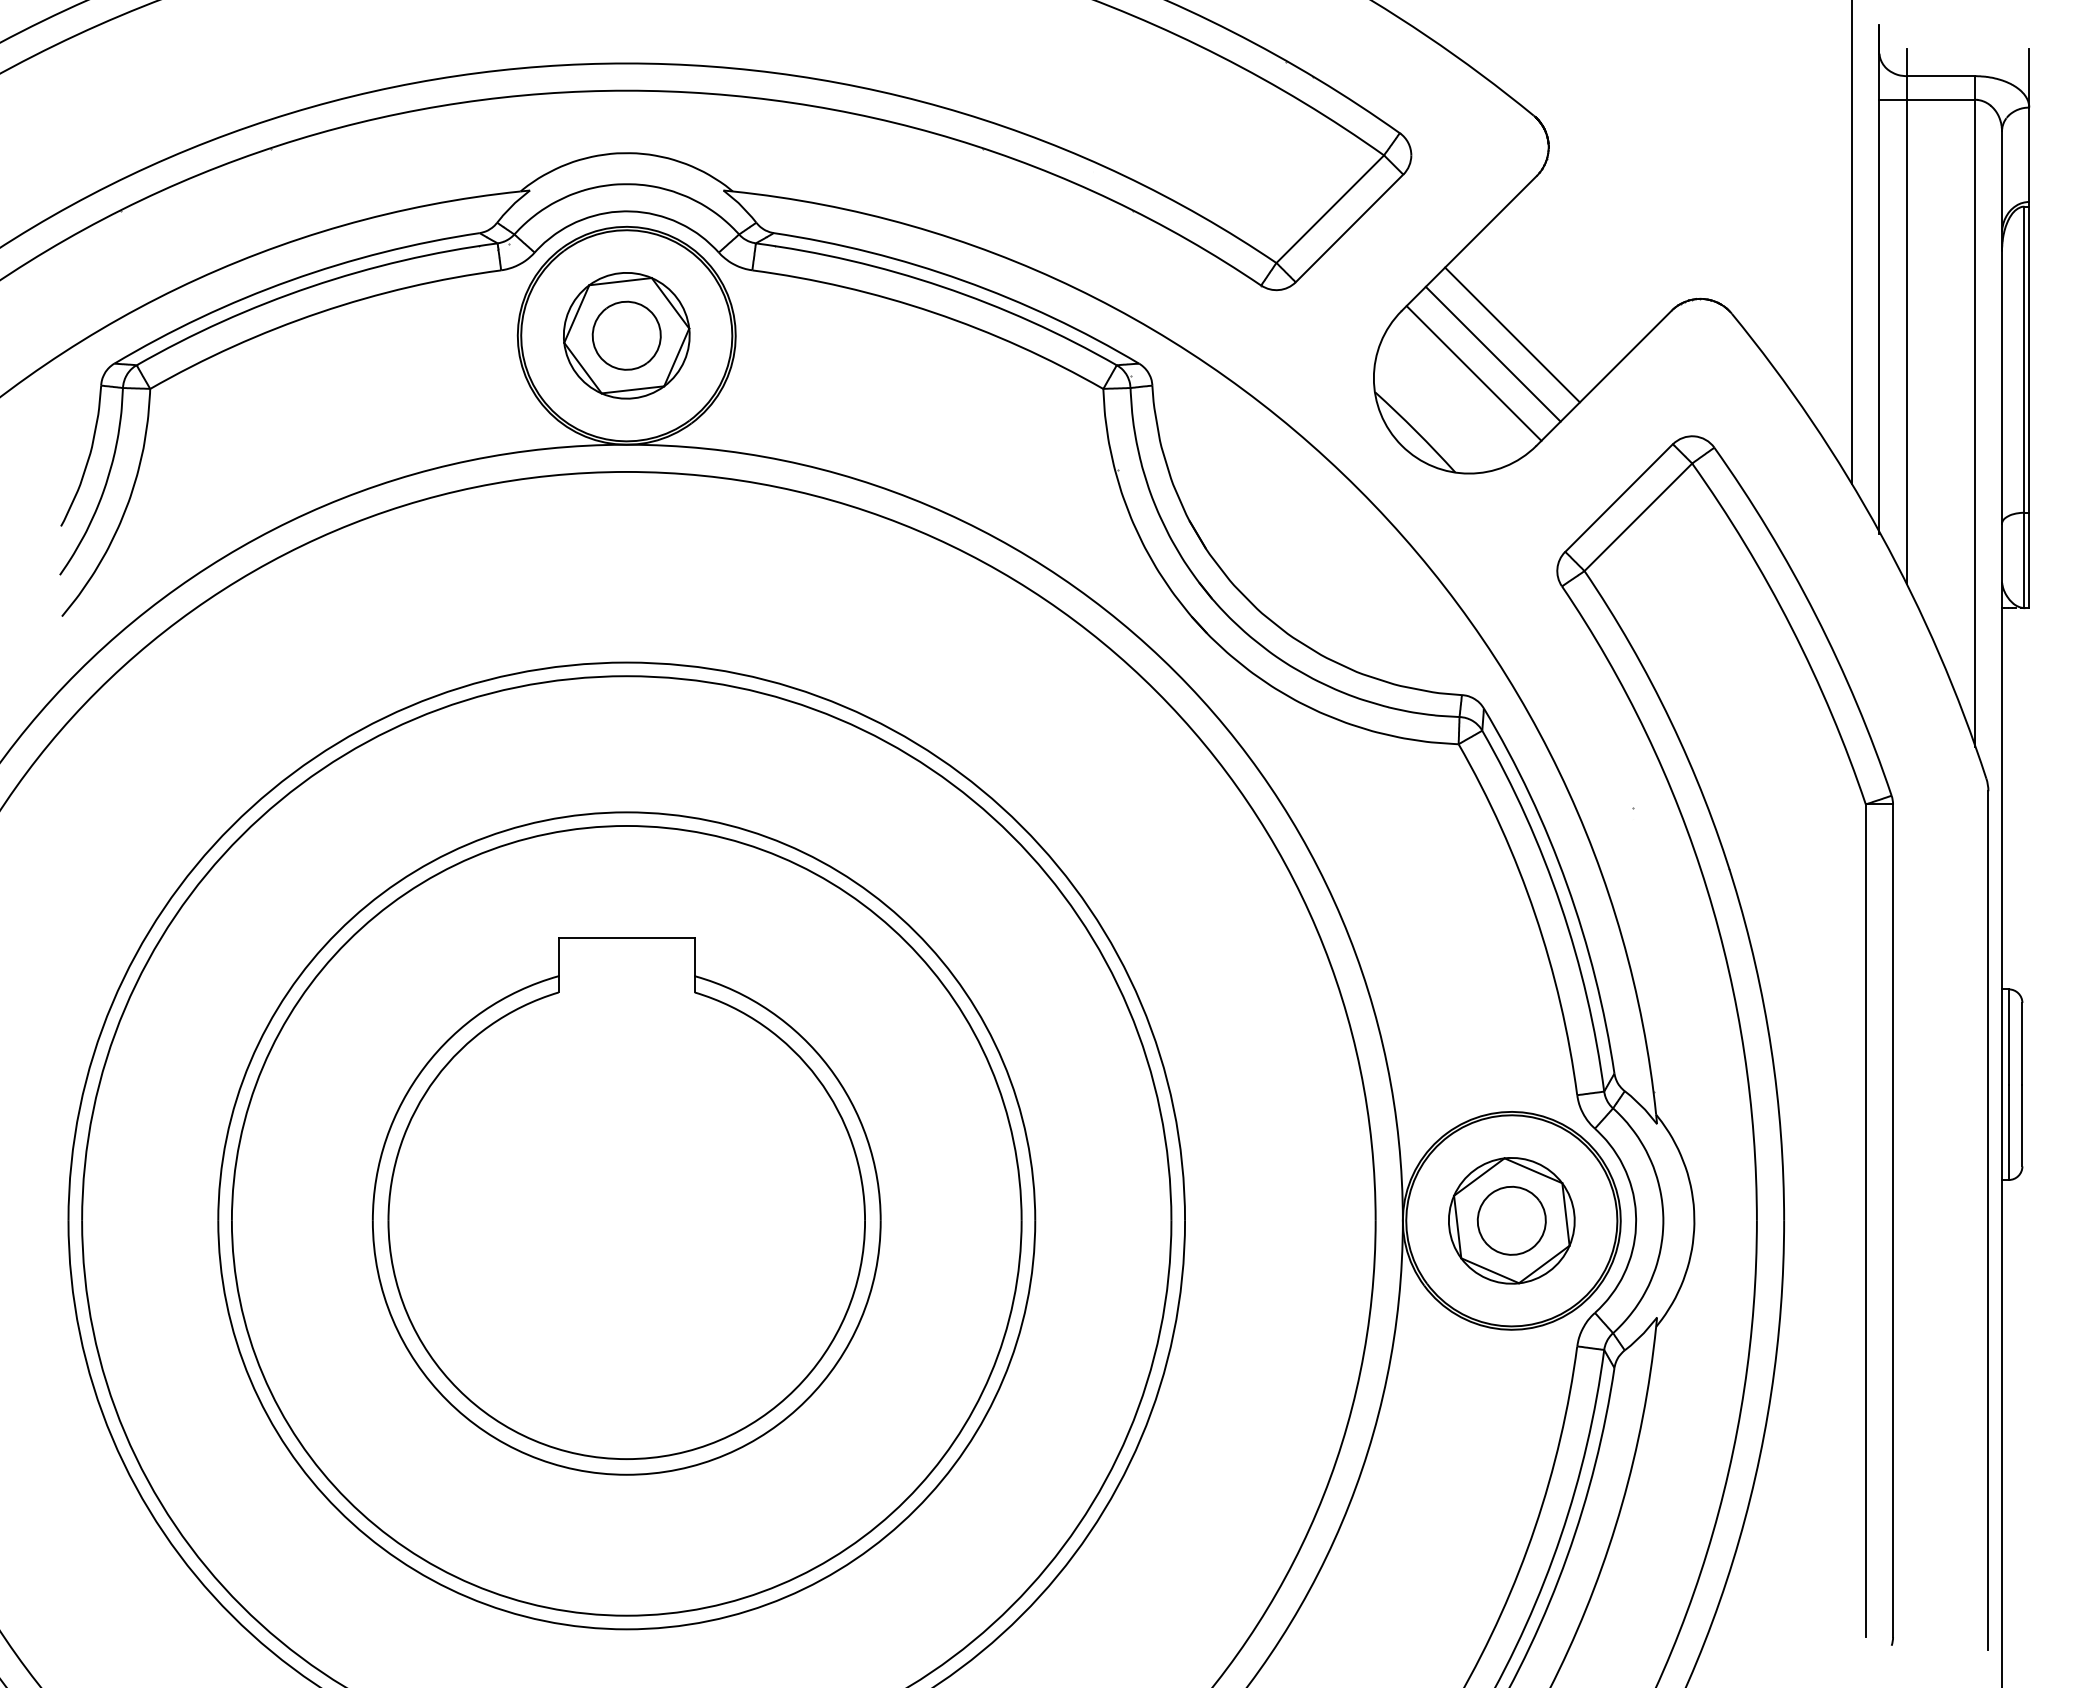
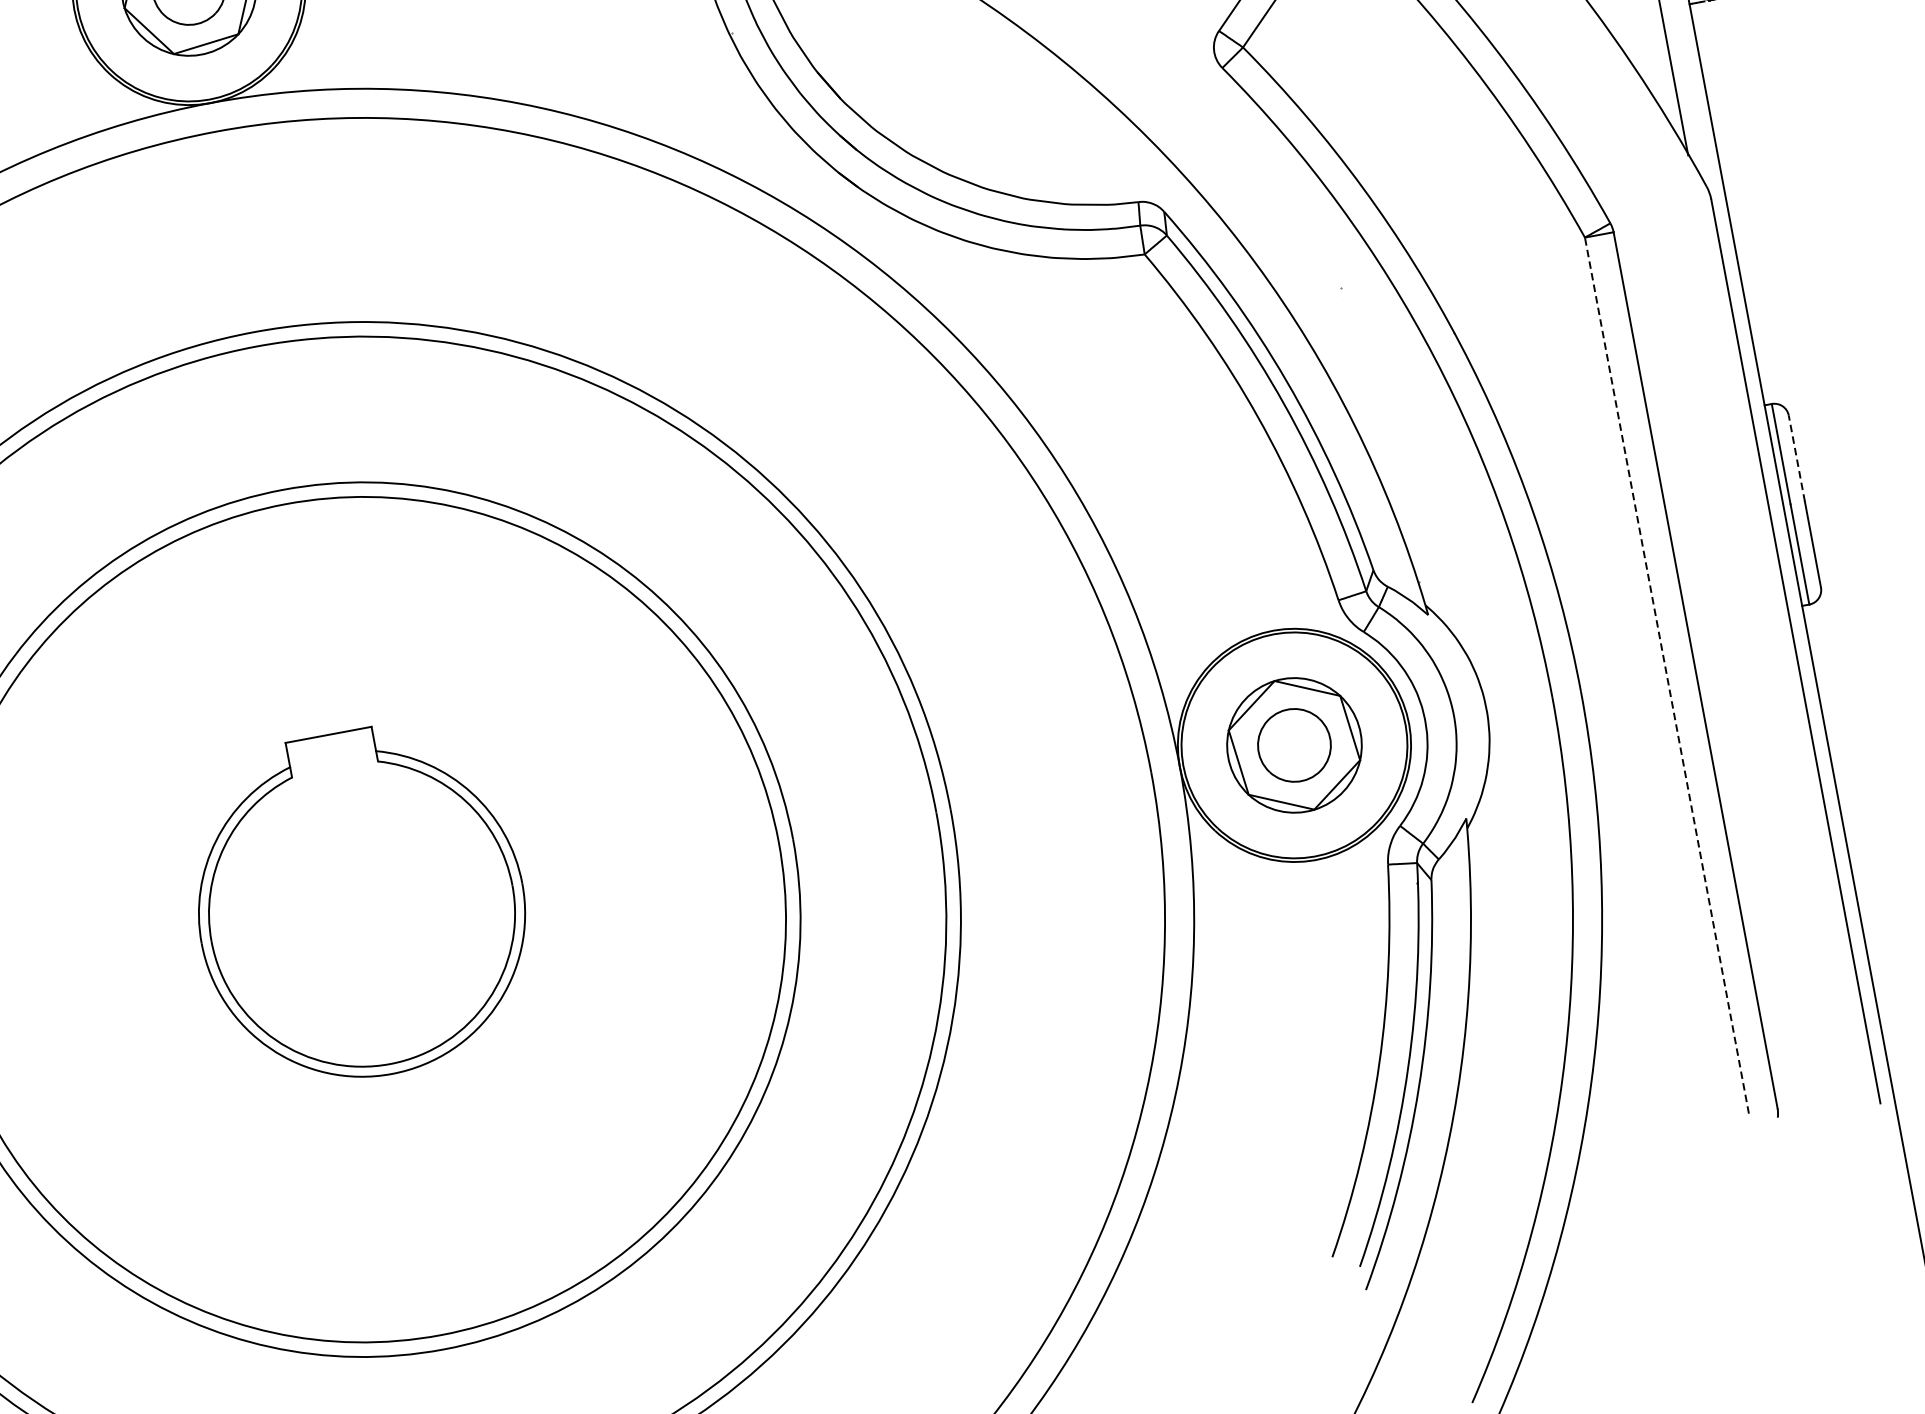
line: (2022, 1043) -> (1796, 458), solid -> dashed
part: (626, 1206) -> (360, 904), size x0.6
line: (1865, 1220) -> (1666, 675), solid -> dashed

